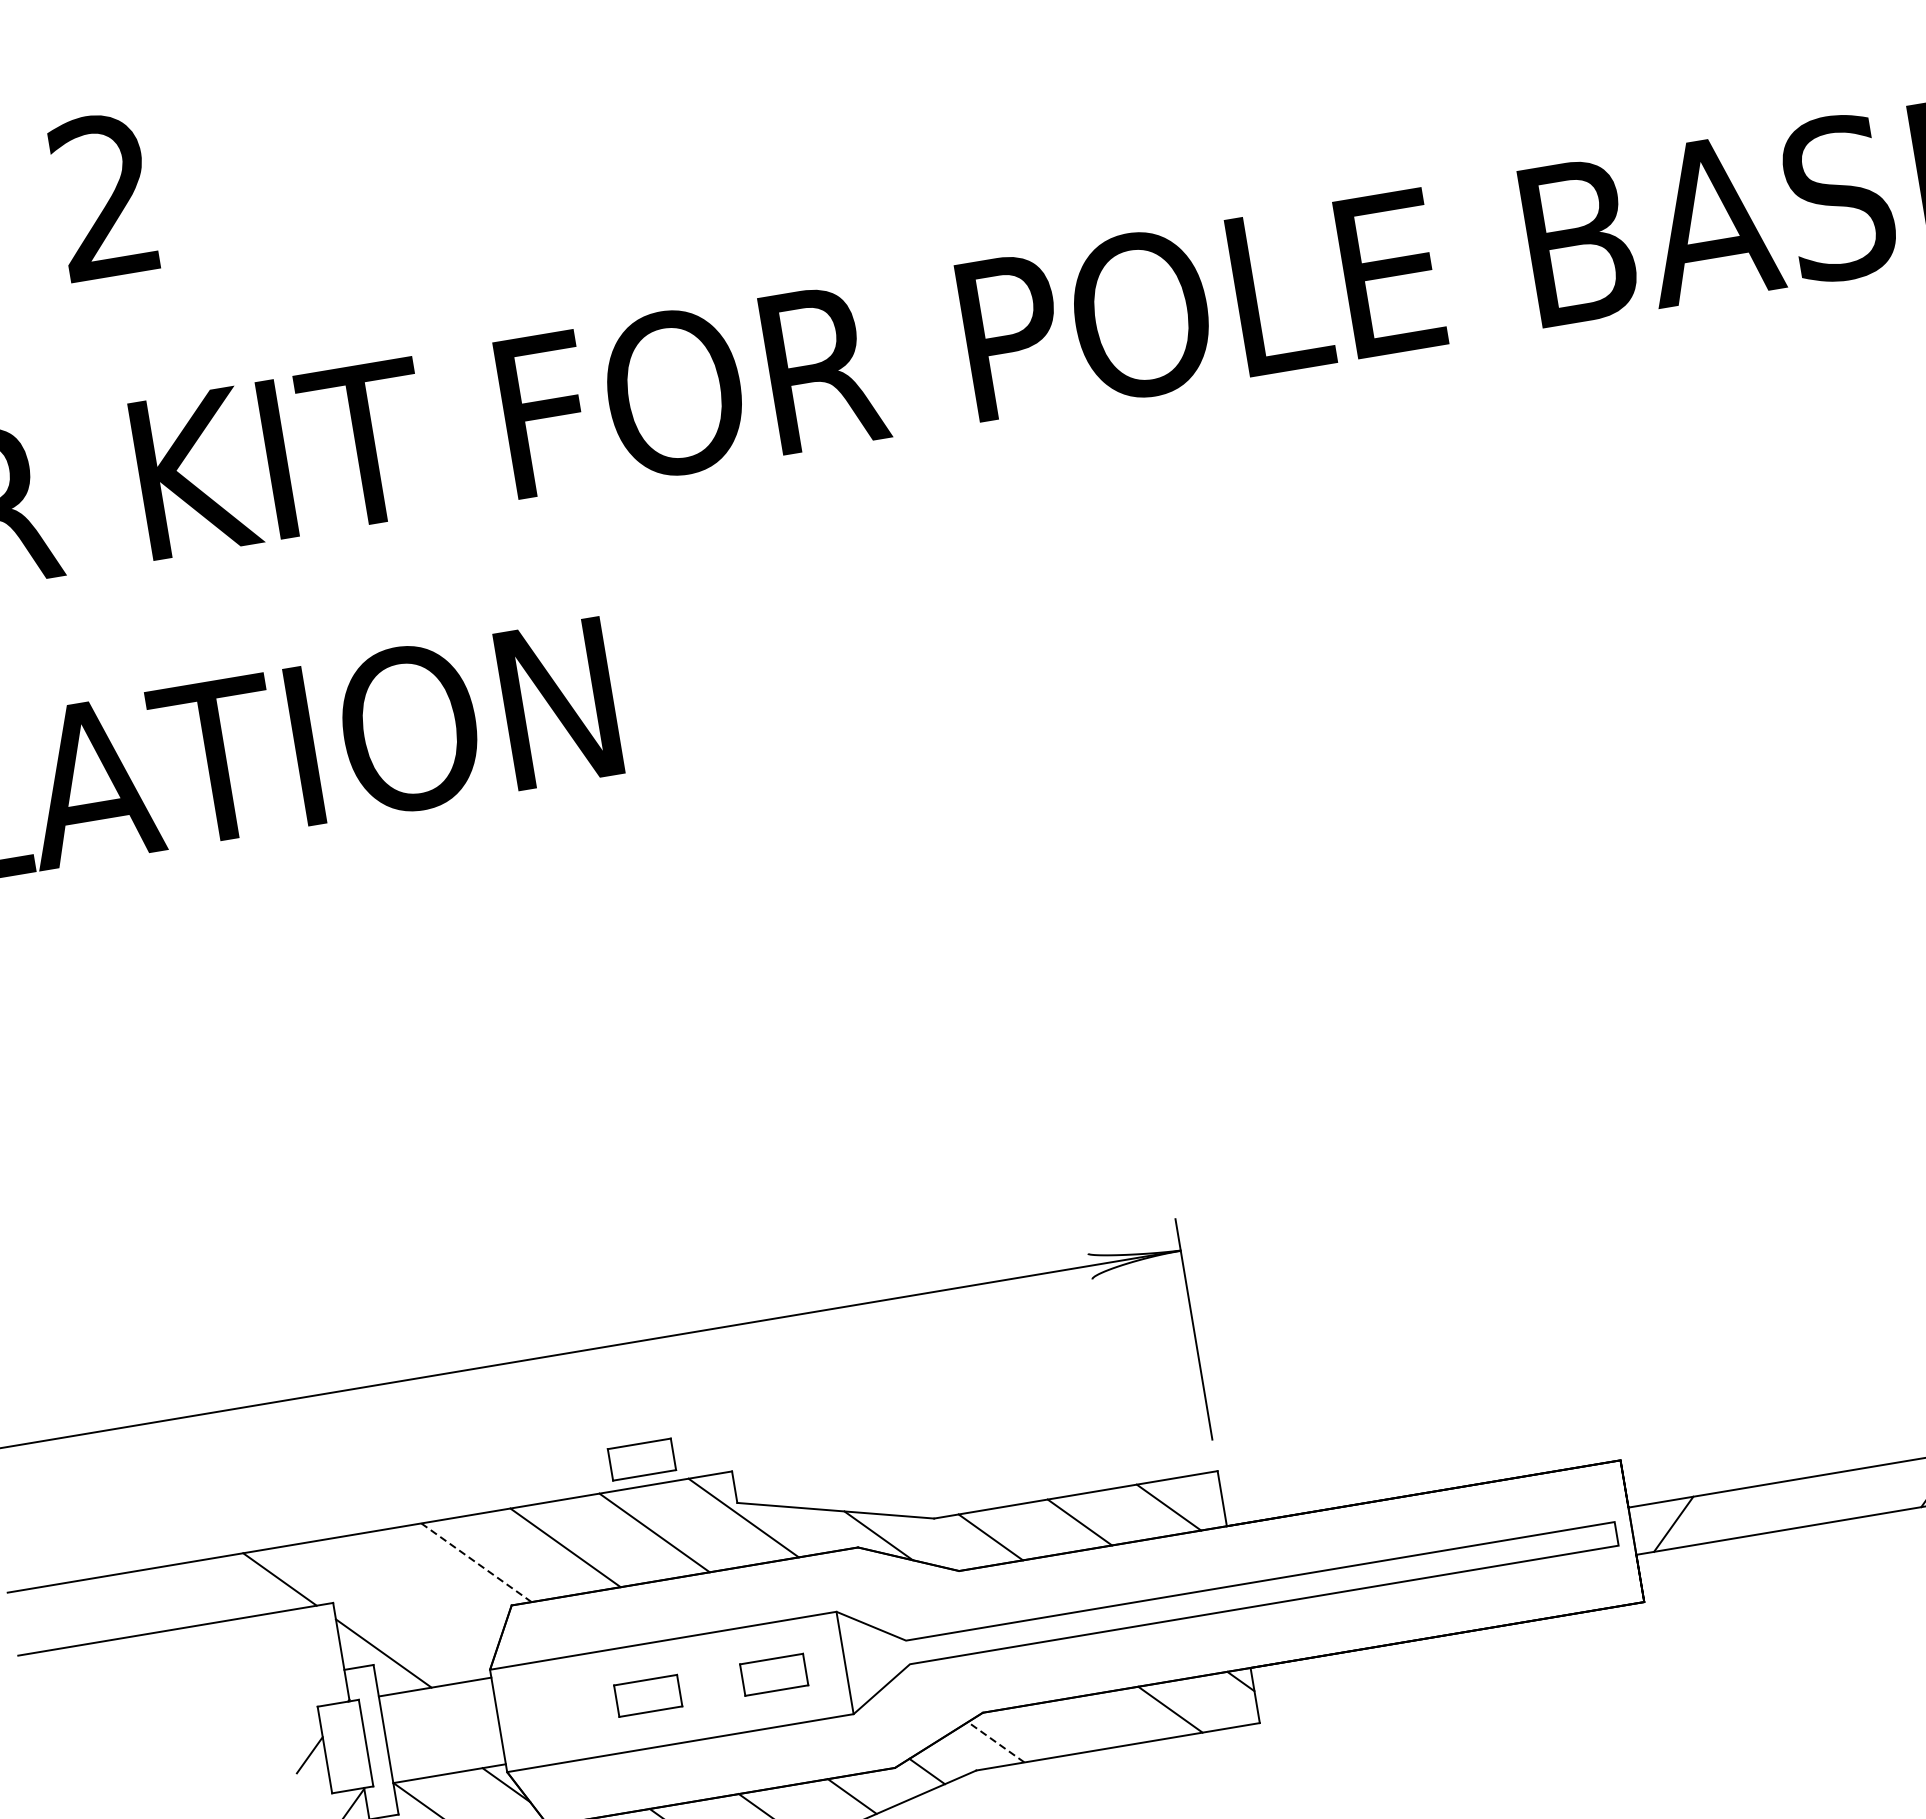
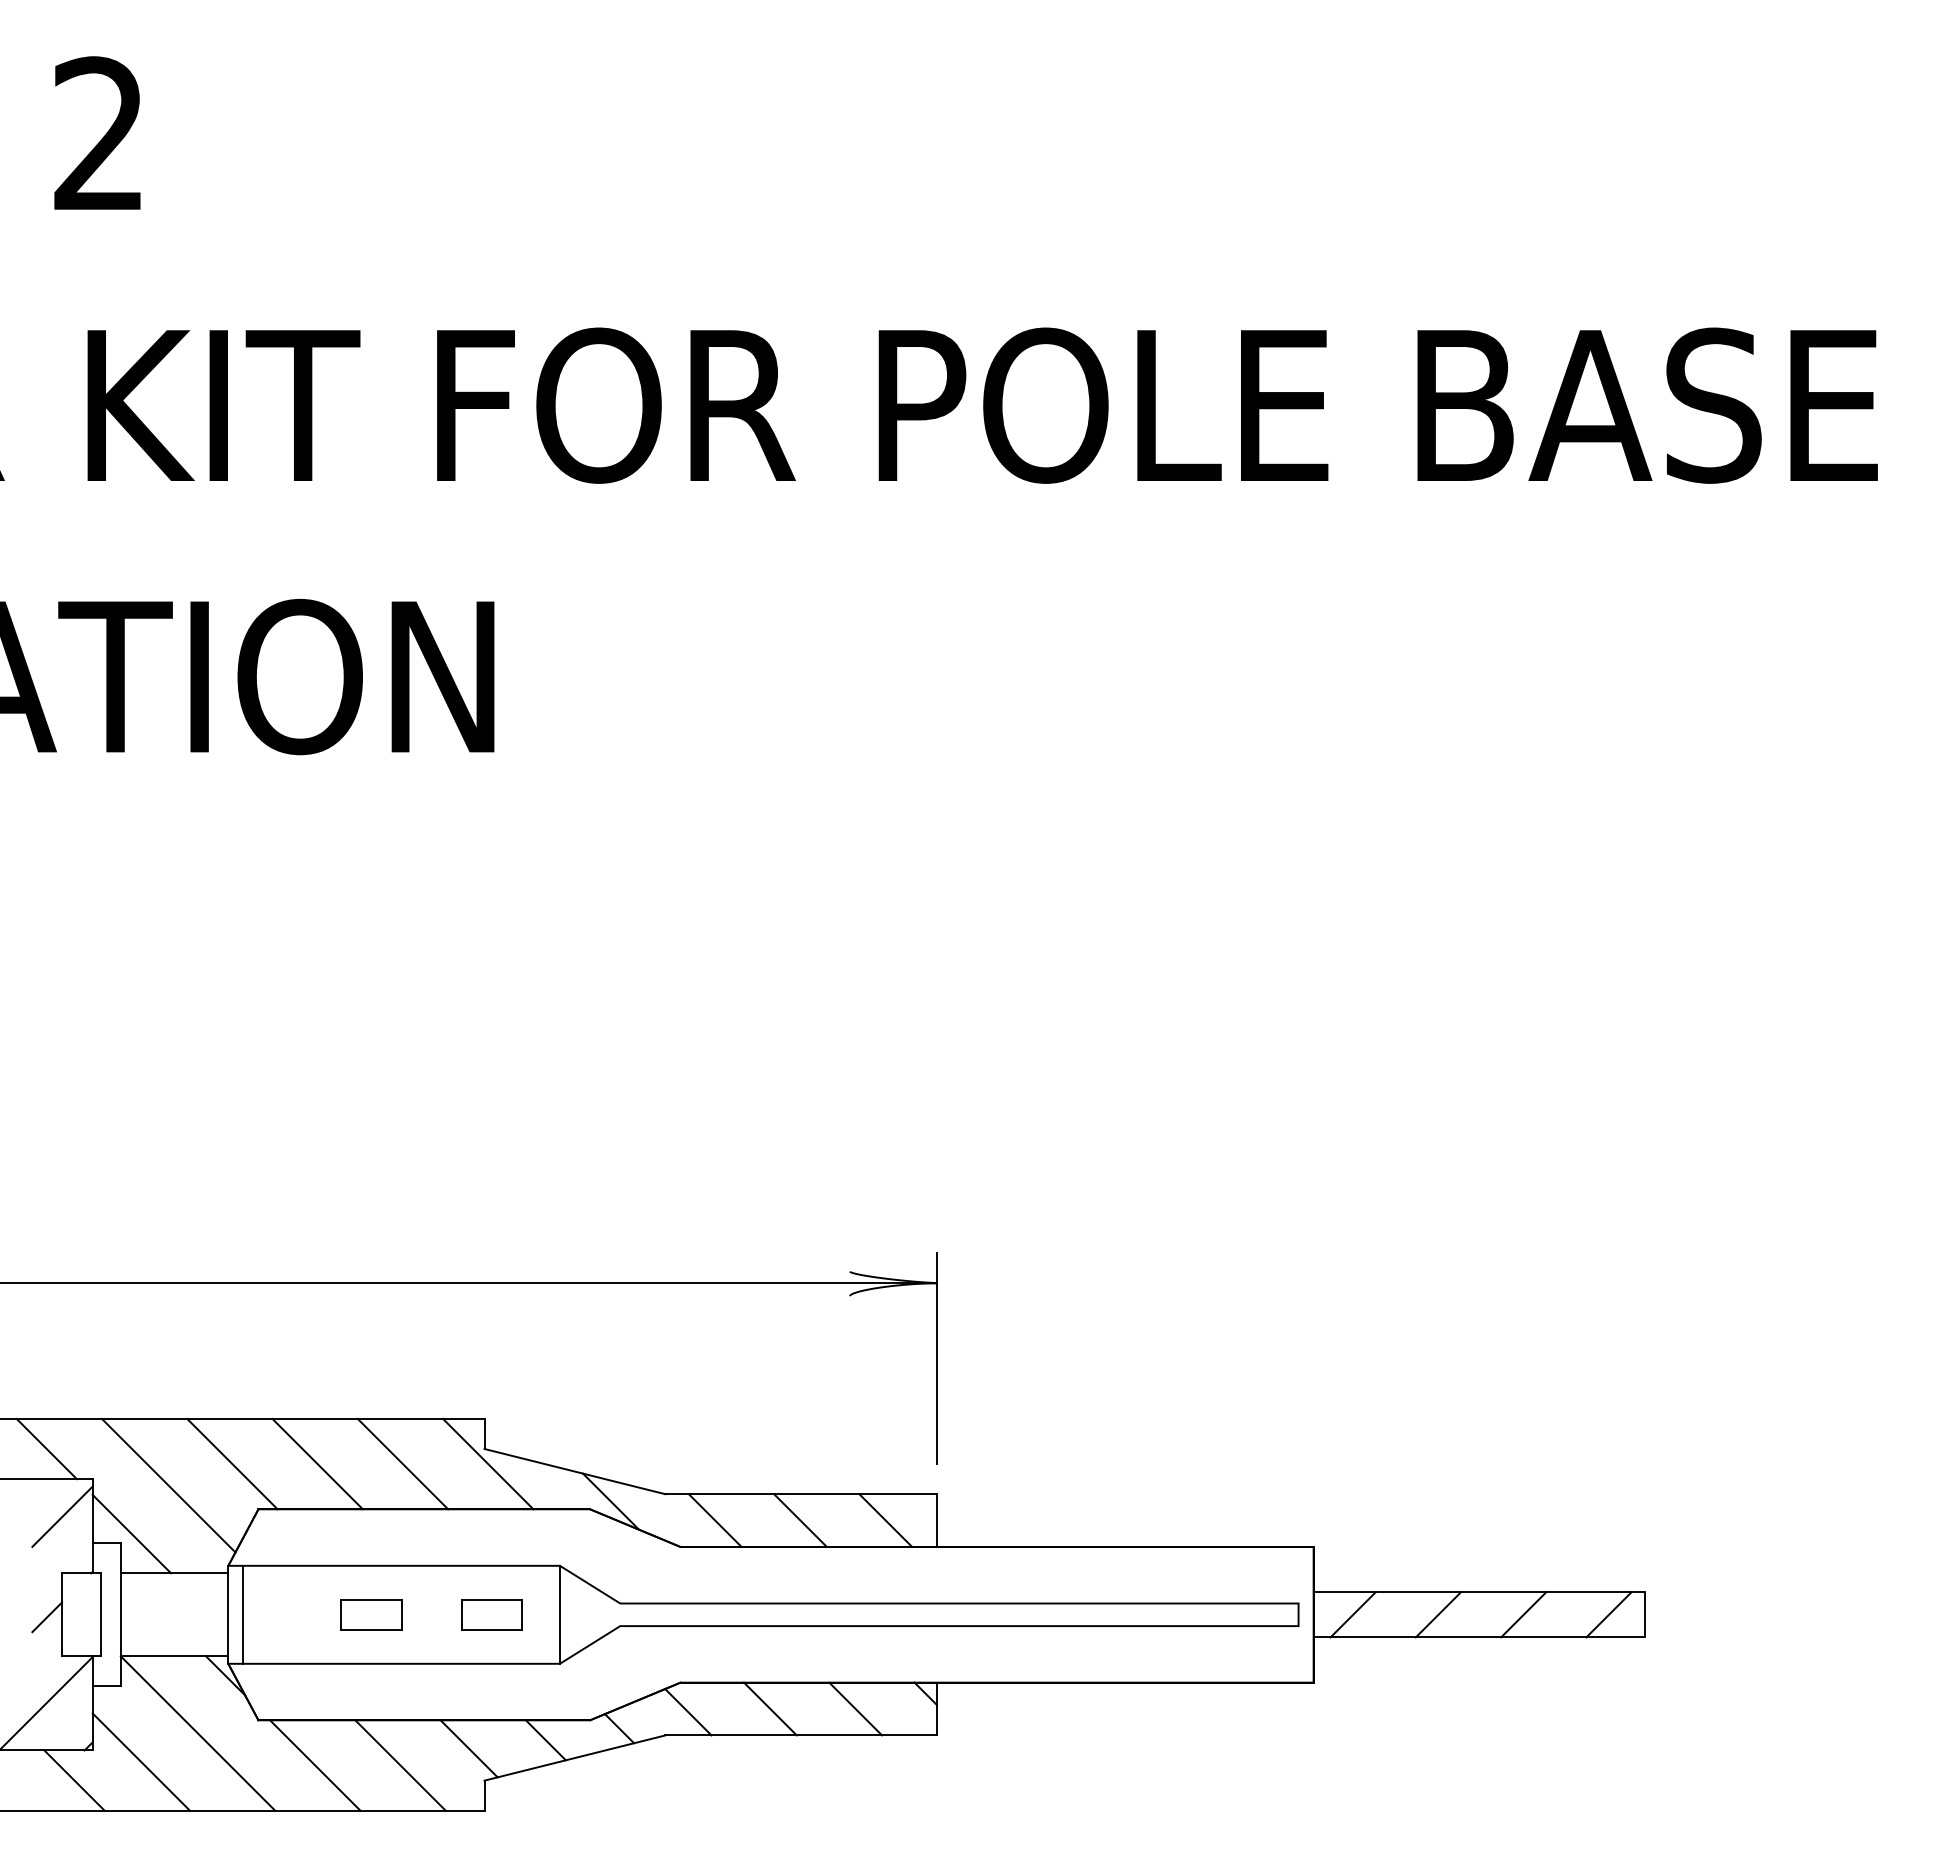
part: (641, 1459) -> (402, 1393), removed
line: (1851, 1494) -> (1523, 1614), added
line: (1762, 1509) -> (1438, 1614), added
line: (476, 1563) -> (232, 1464), dashed -> solid
line: (413, 1596) -> (168, 1485), added
line: (308, 1647) -> (62, 1516), added
line: (514, 1717) -> (243, 1614), added
line: (1081, 1724) -> (770, 1708), added
line: (996, 1742) -> (688, 1712), dashed -> solid

